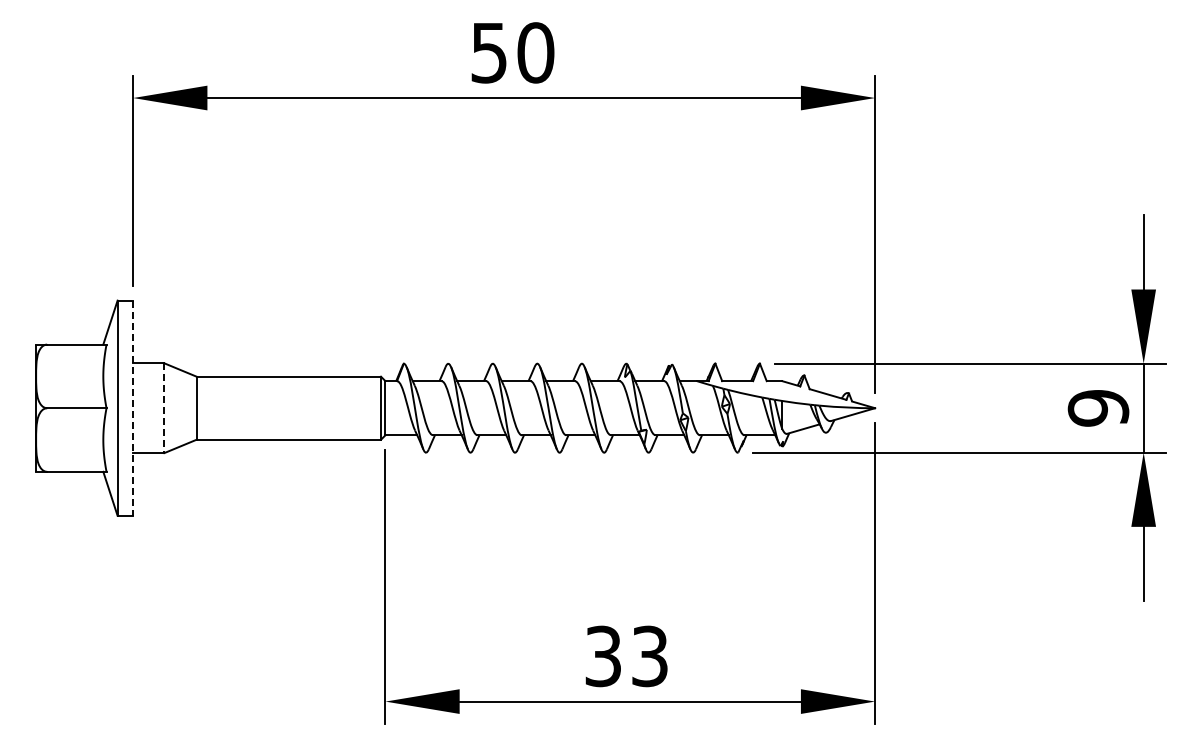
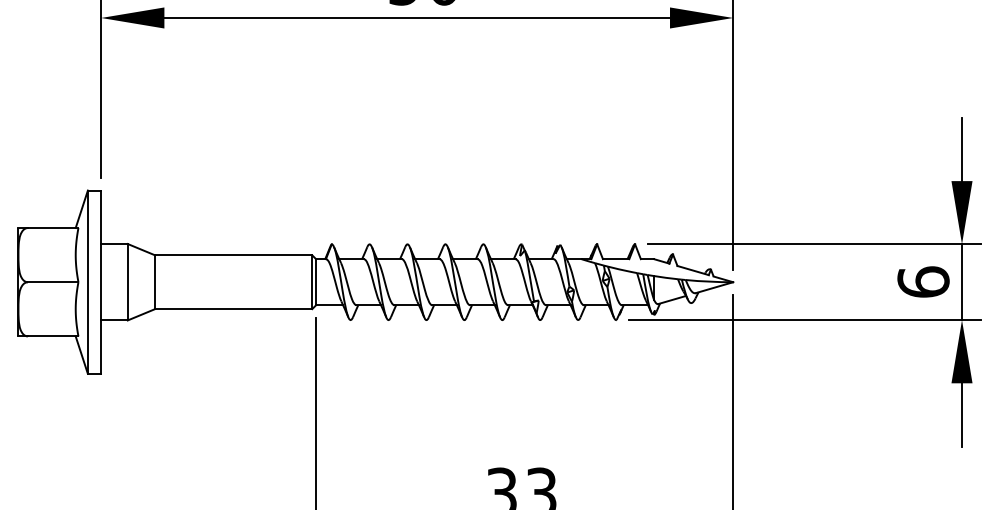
text: (1098, 407) -> (923, 281), 9 -> 6
line: (133, 408) -> (101, 282), dashed -> solid
line: (164, 408) -> (127, 282), dashed -> solid

